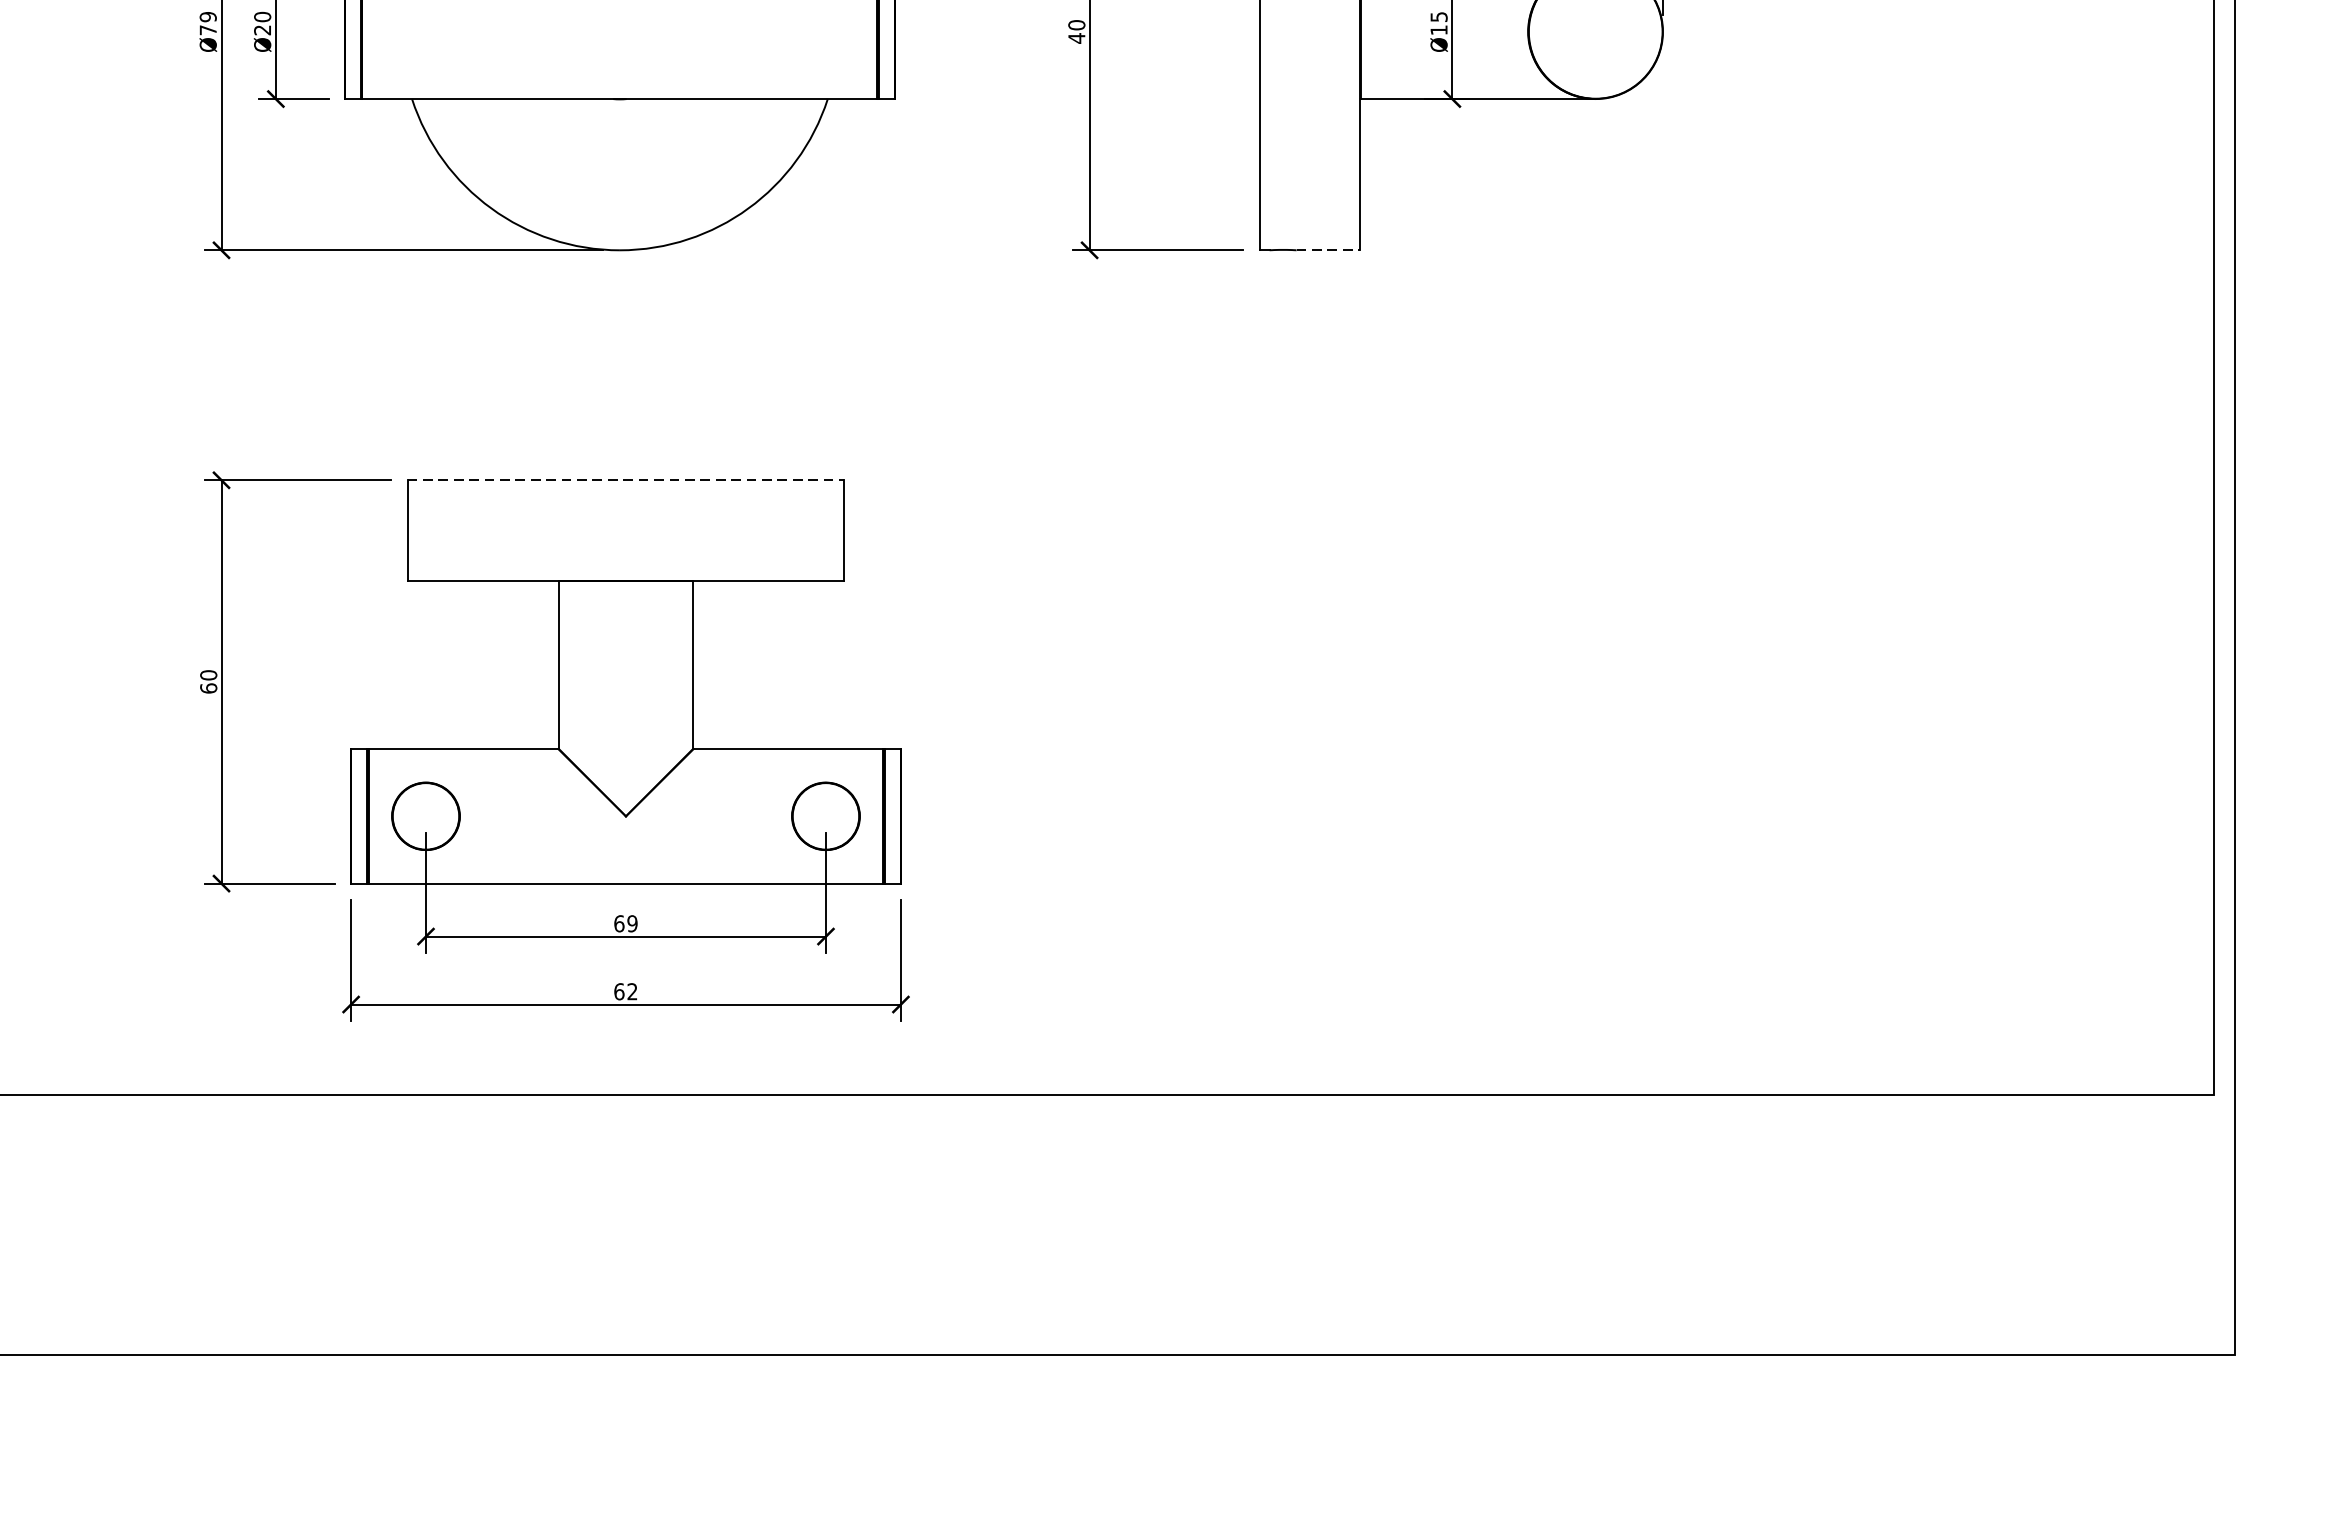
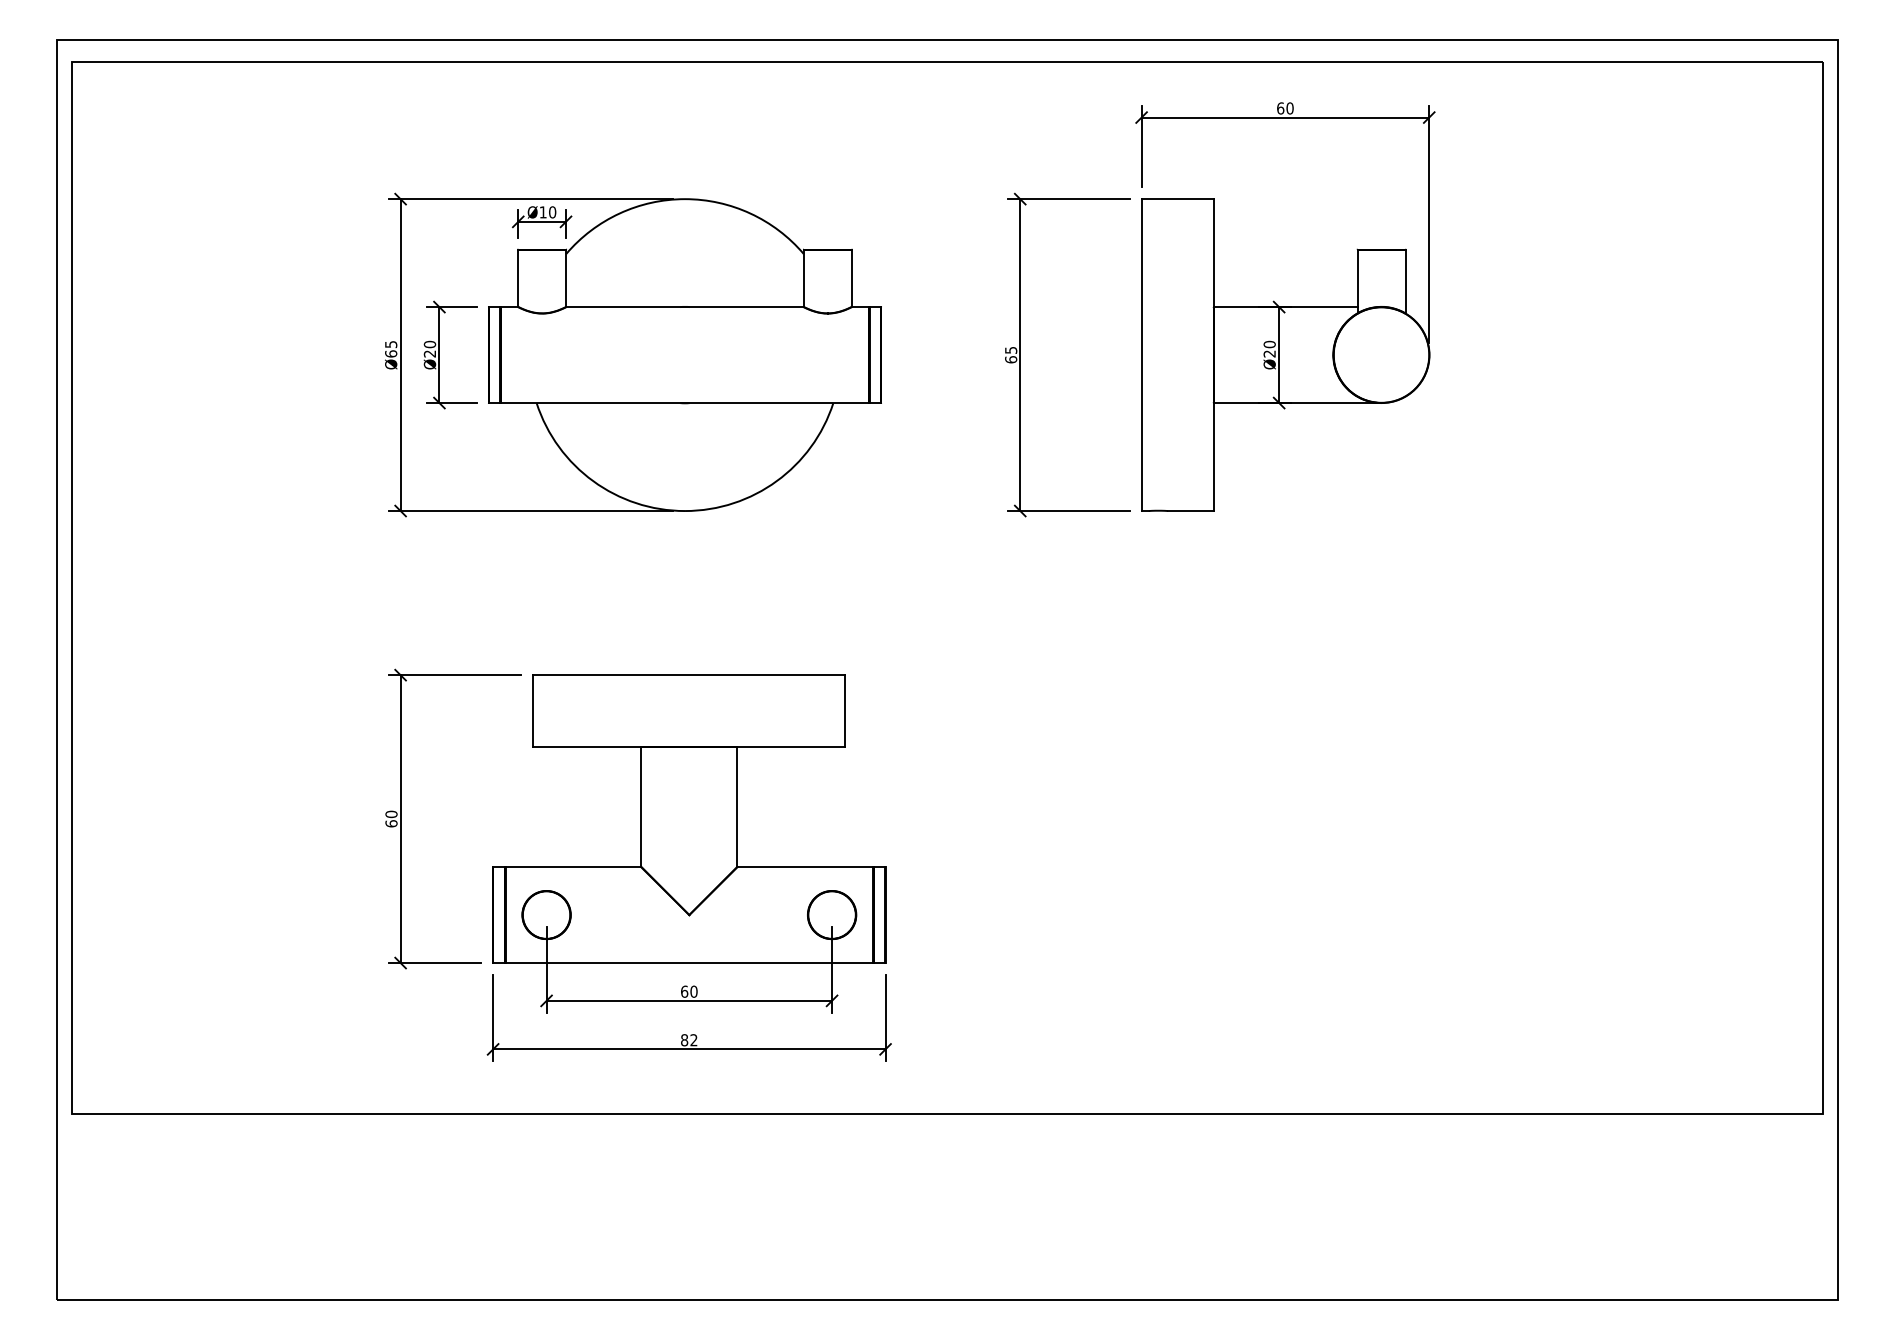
text: (1438, 22) -> (1269, 348), Ø15 -> Ø20
text: (208, 24) -> (391, 349), Ø79 -> Ø65
text: (1077, 31) -> (1011, 354), 40 -> 65
line: (1328, 250) -> (1190, 511), dashed -> solid
line: (626, 480) -> (689, 675), dashed -> solid
text: (631, 923) -> (693, 991), 69 -> 60
text: (619, 992) -> (684, 1040), 62 -> 82

